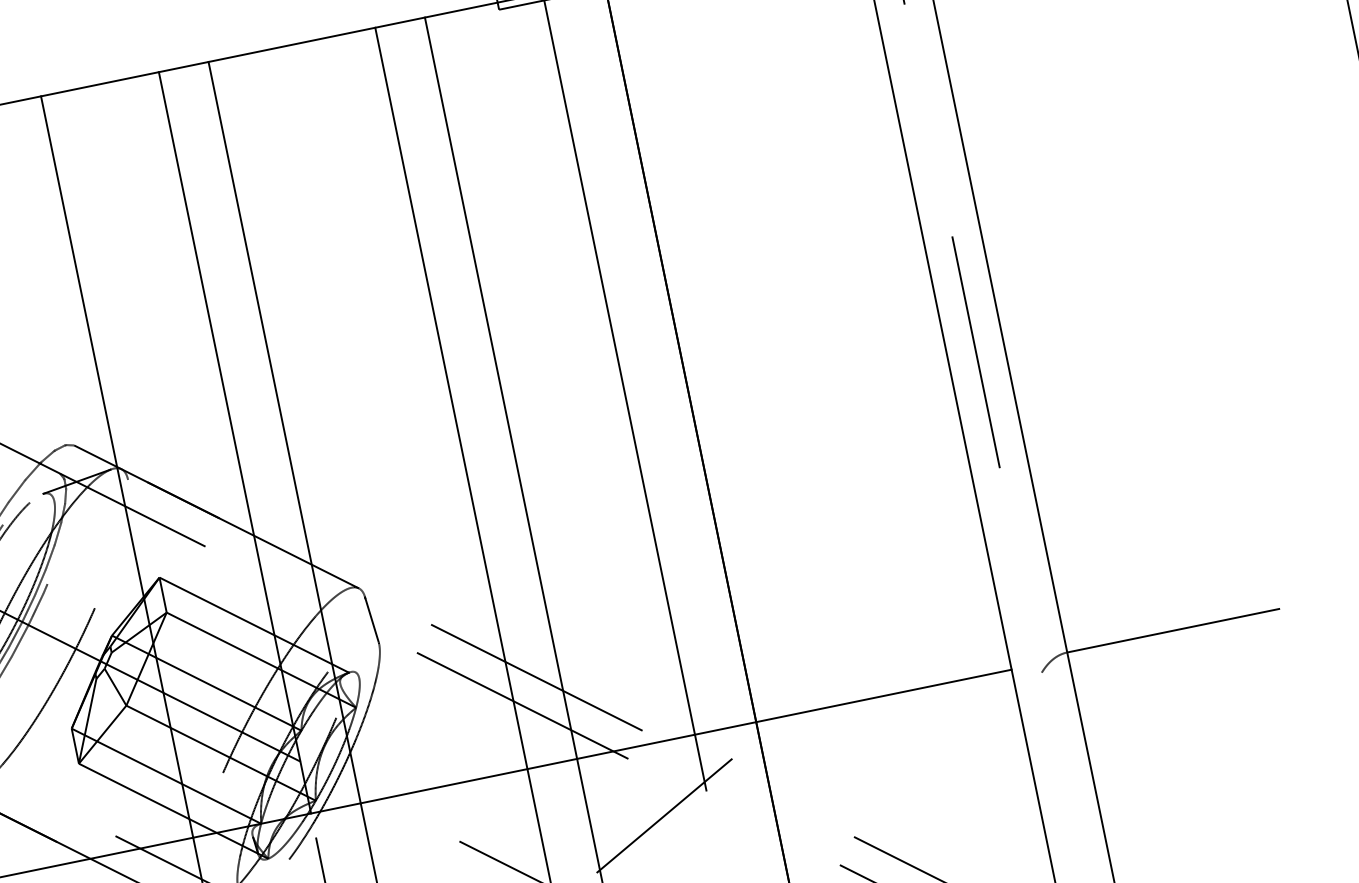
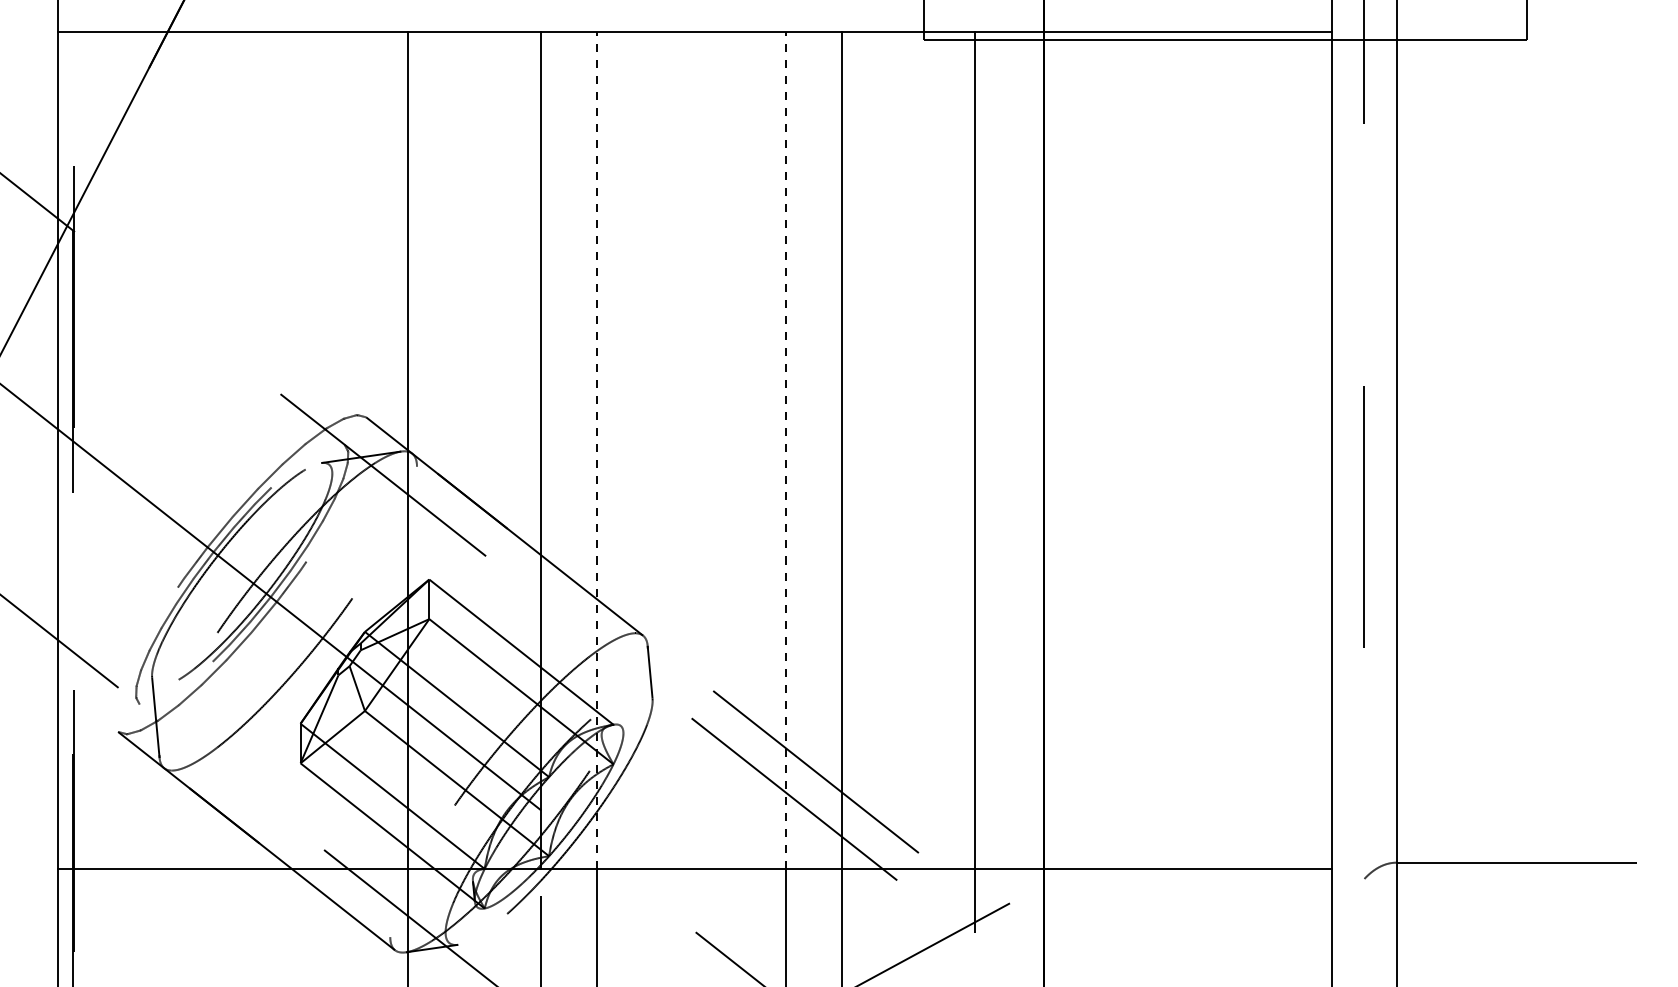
line: (451, 398) -> (785, 450), solid -> dashed
line: (284, 432) -> (597, 450), solid -> dashed

